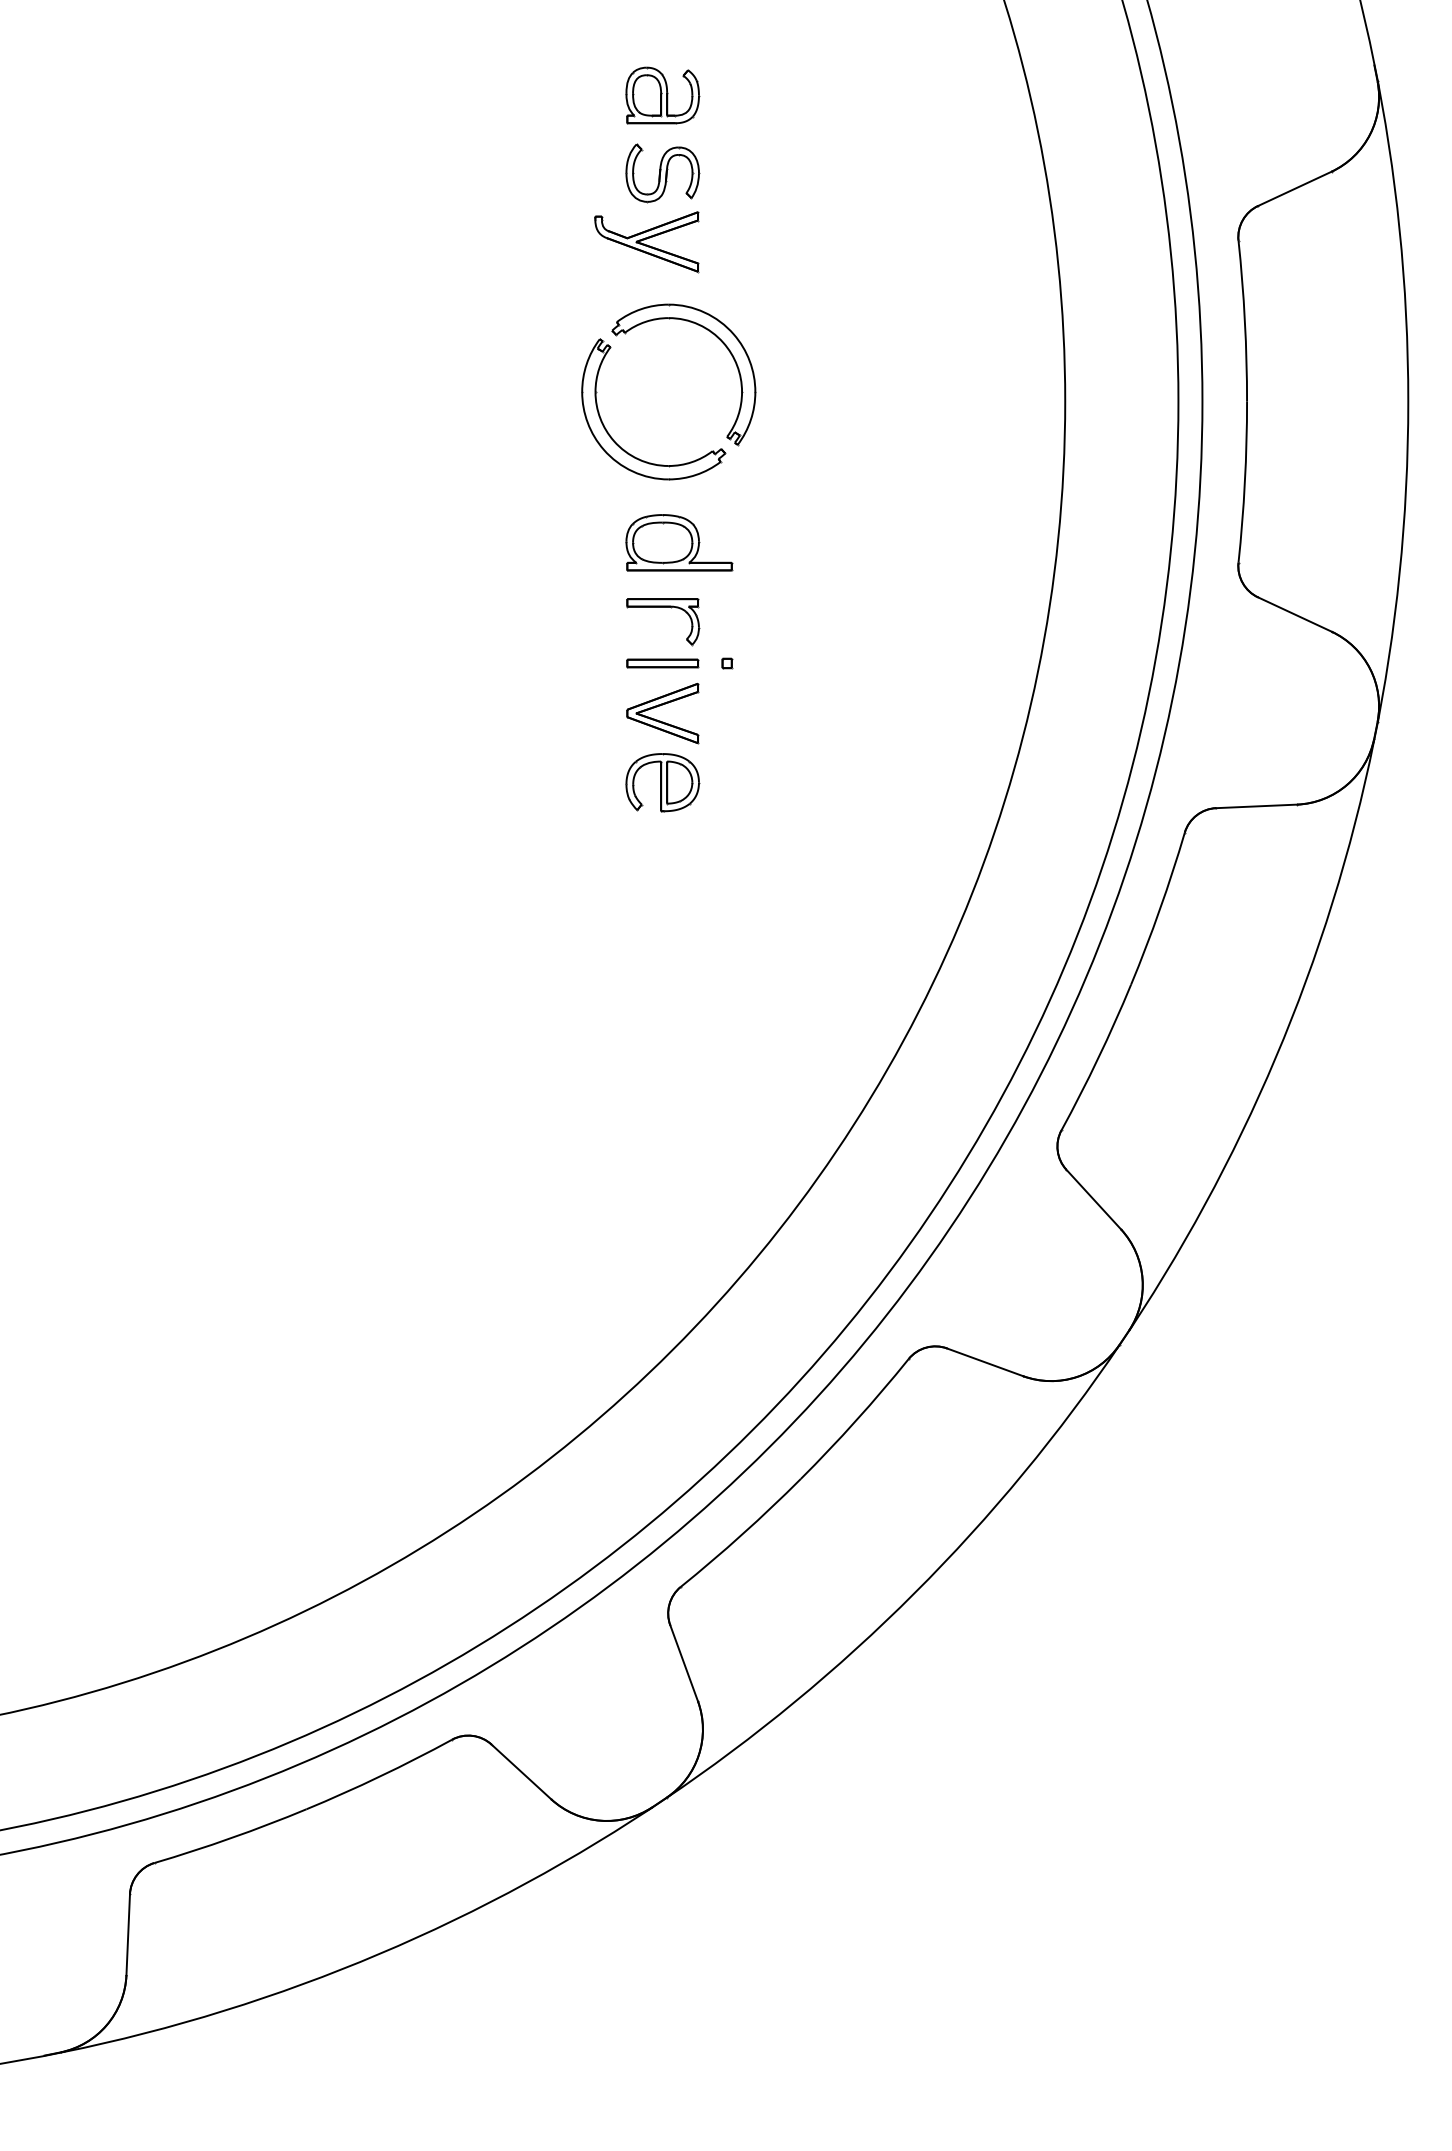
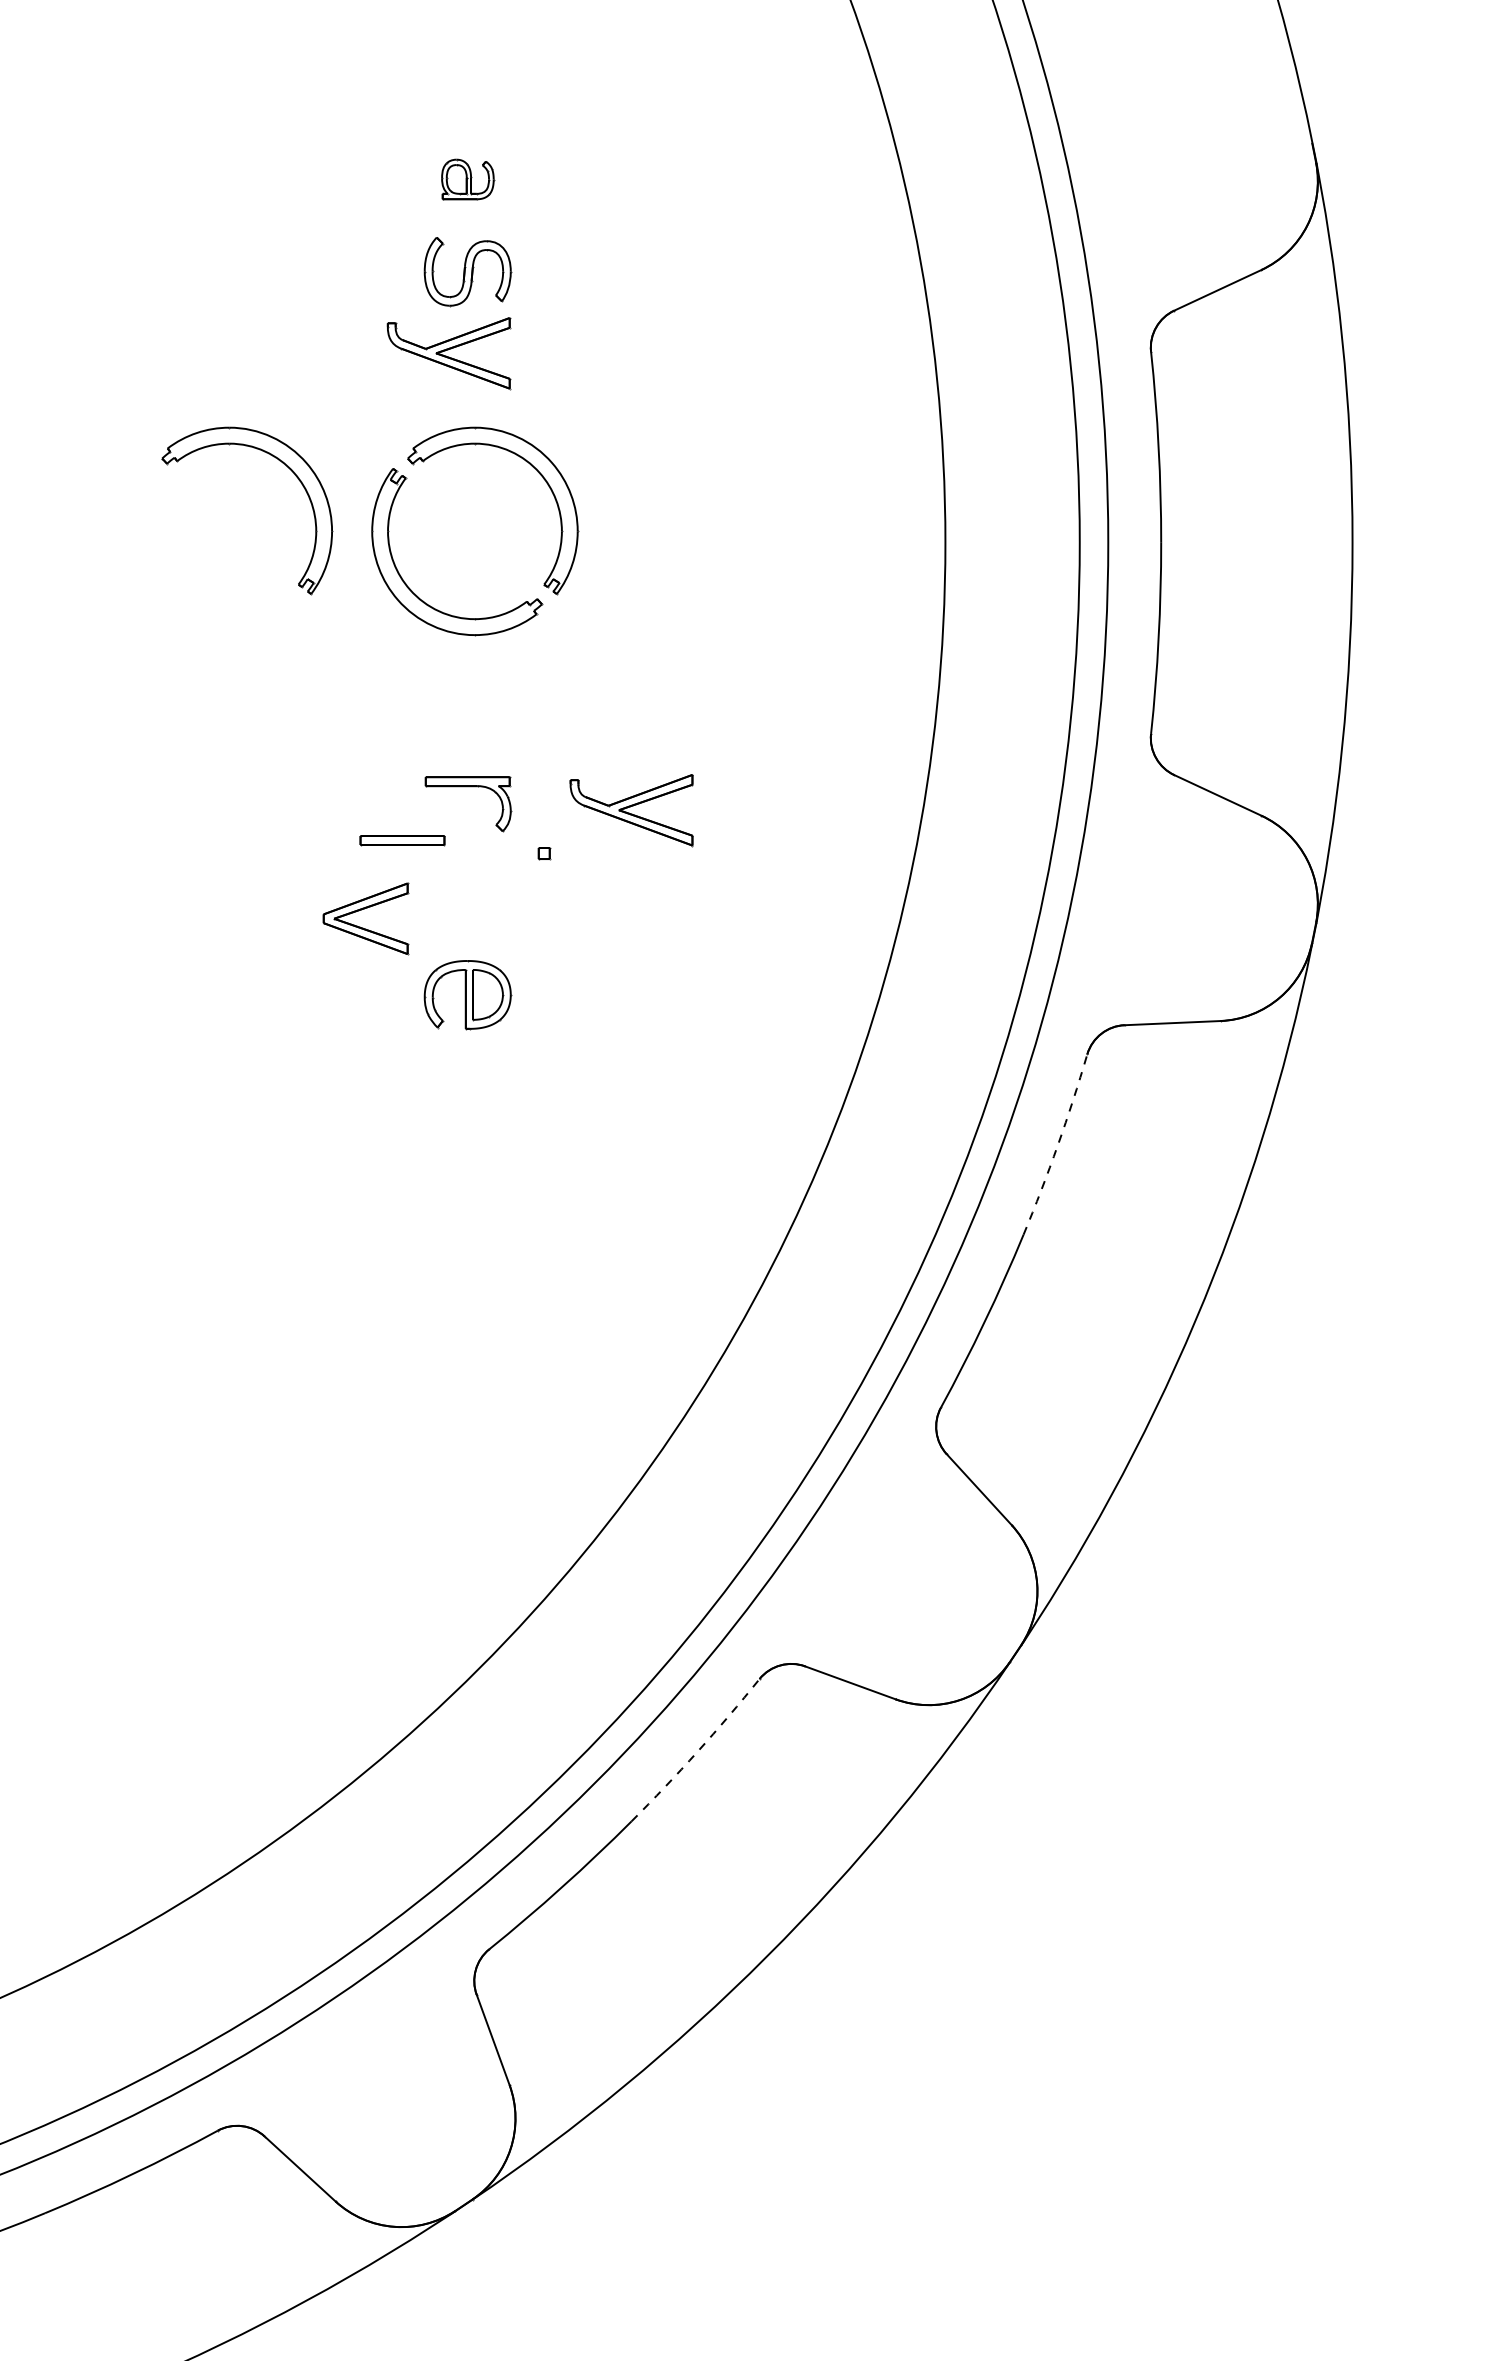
part: (662, 95) -> (467, 179), size x0.6
part: (511, 339) -> (288, 469), added
part: (679, 542) -> (487, 709), removed
part: (800, 627) -> (631, 810), added
part: (662, 663) -> (402, 840), moved
part: (660, 706) -> (363, 910), moved
arc: (1159, 909) -> (1057, 1145), solid -> dashed
arc: (856, 1420) -> (697, 1751), solid -> dashed

